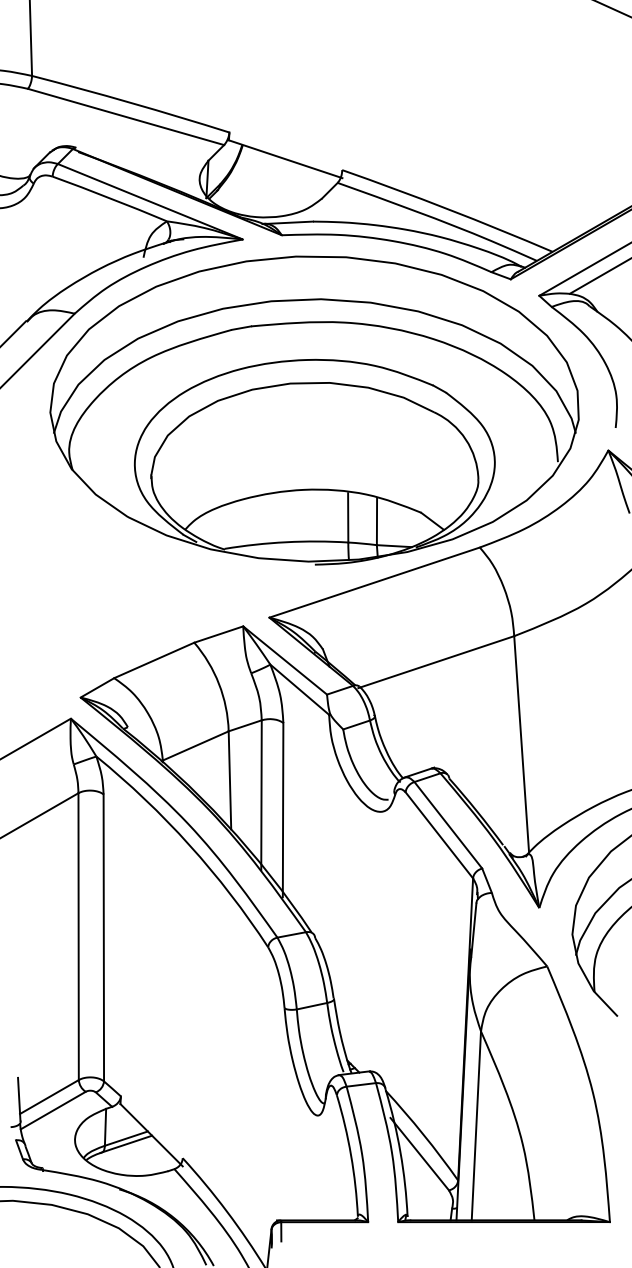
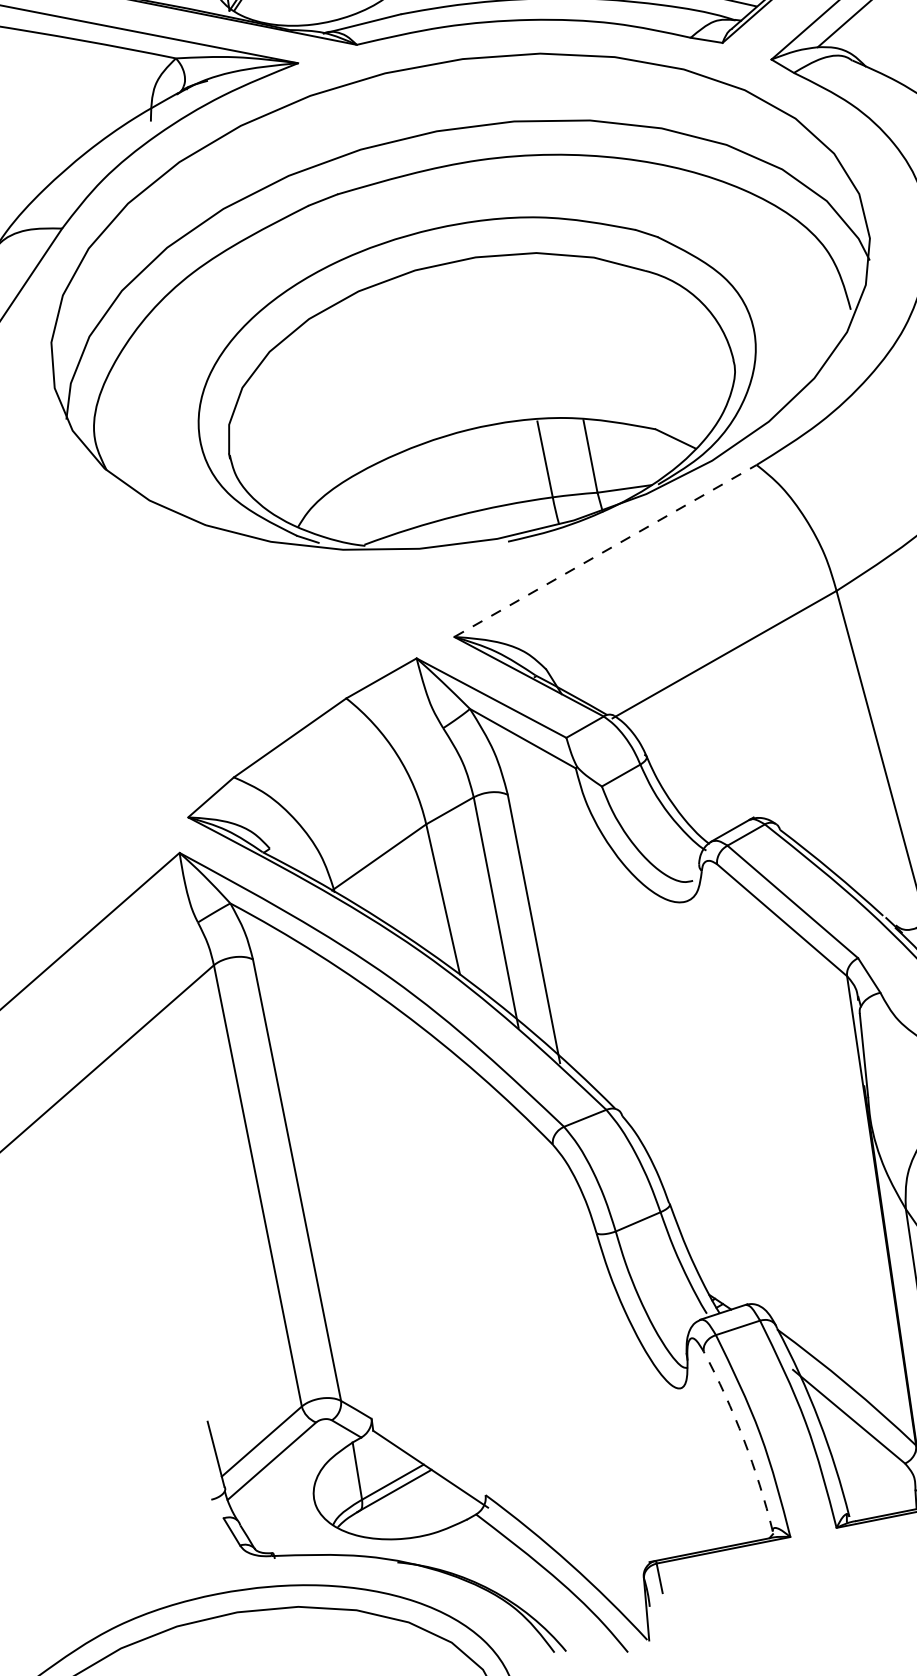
line: (374, 582) -> (605, 550), solid -> dashed
arc: (351, 1155) -> (744, 1439), solid -> dashed

